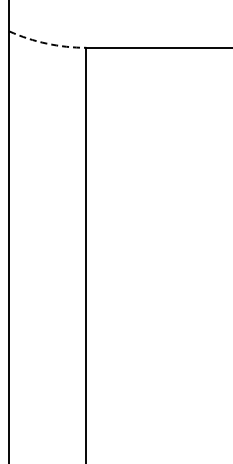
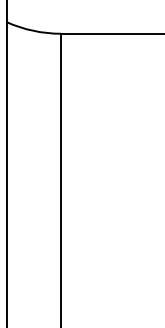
arc: (46, 43) -> (33, 30), dashed -> solid

